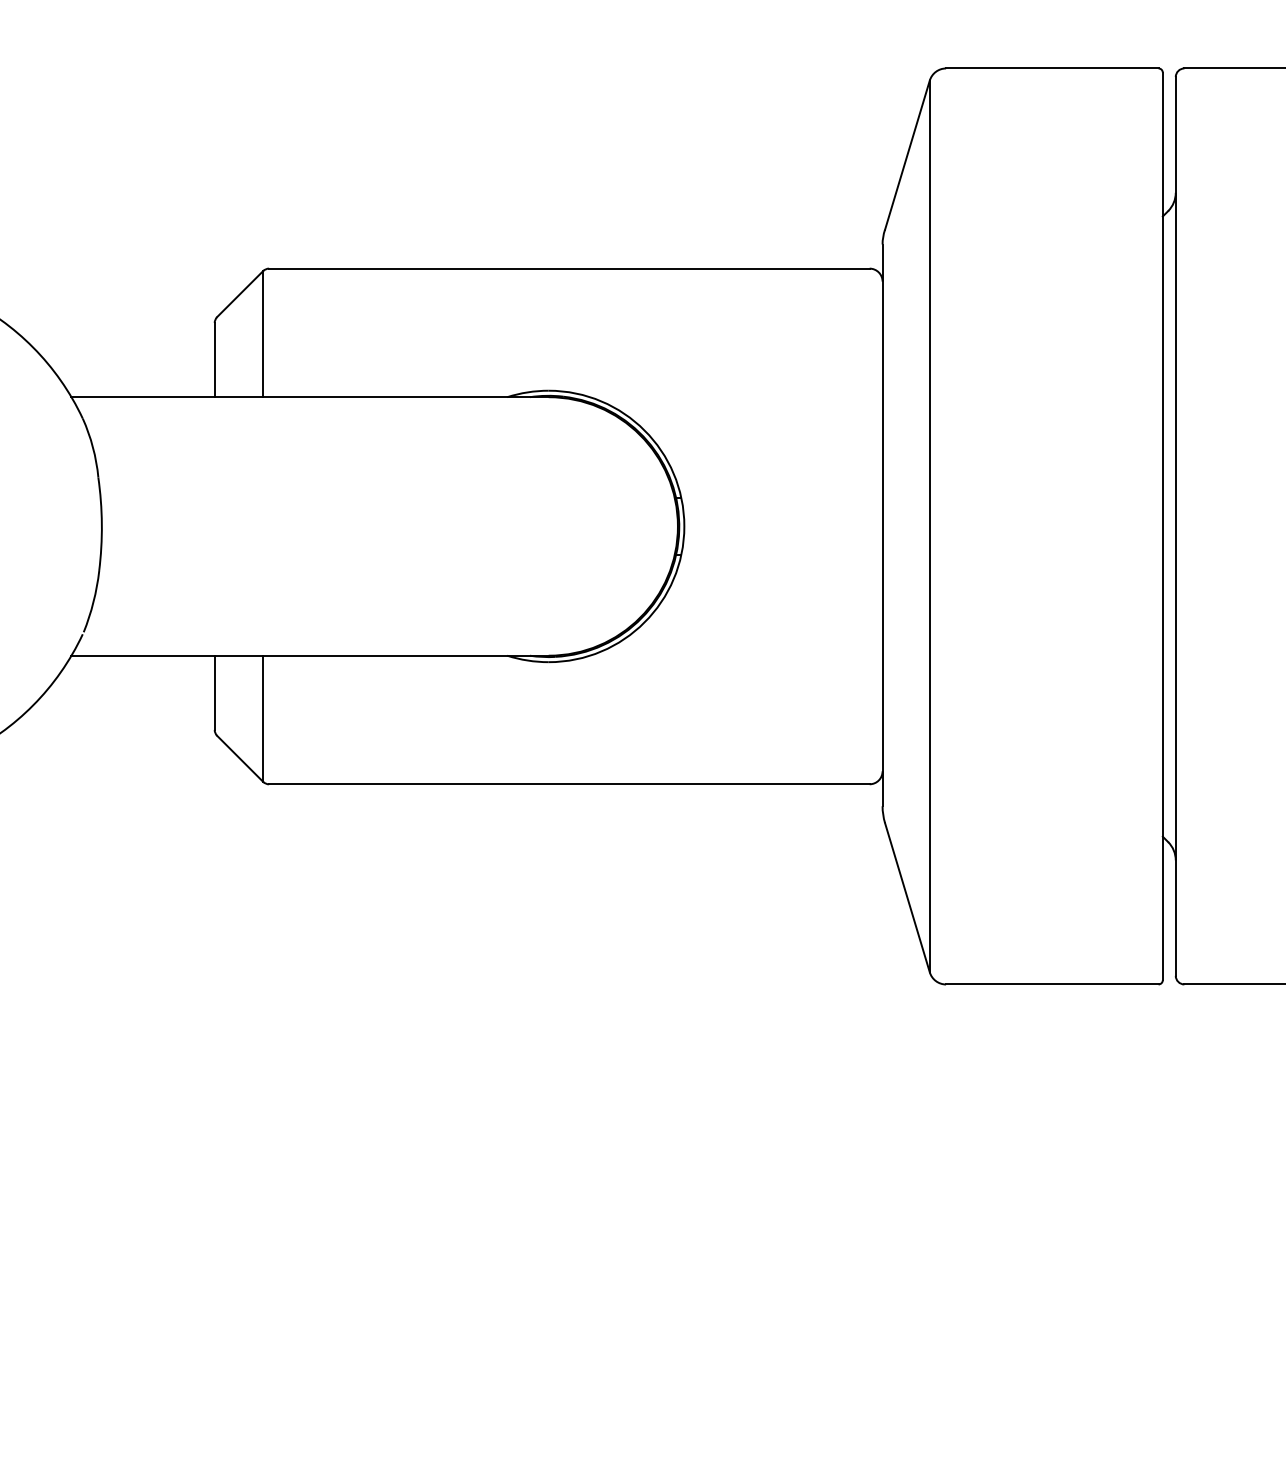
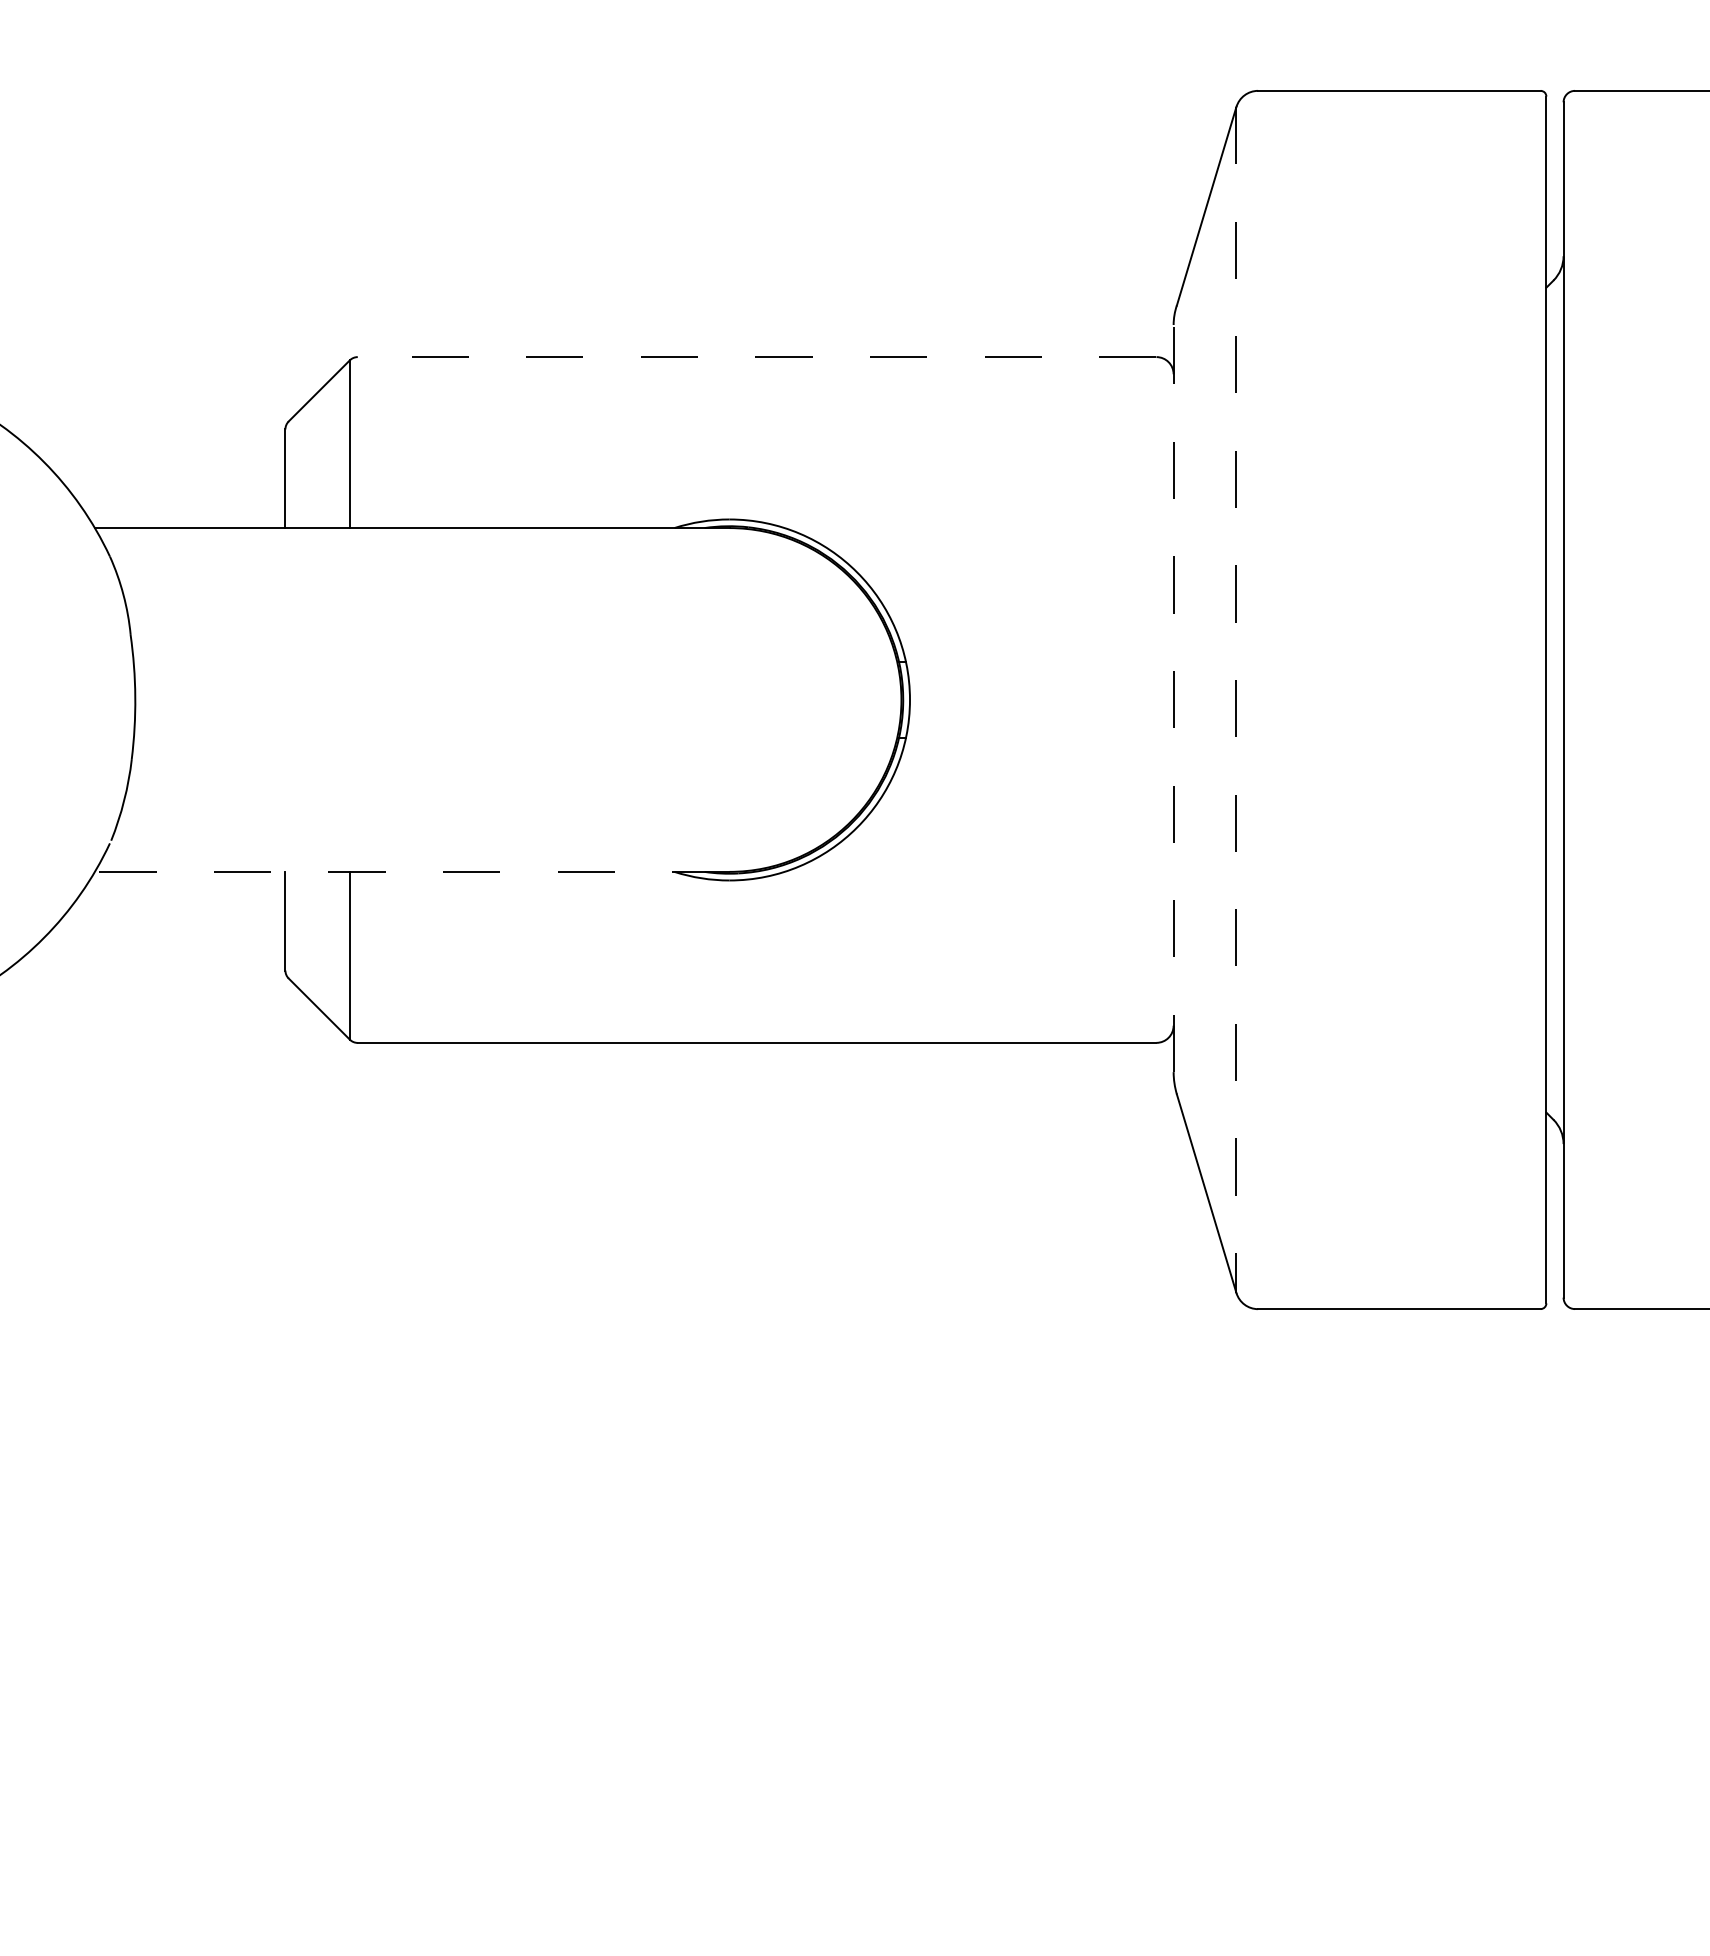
line: (568, 268) -> (756, 357), solid -> dashed
line: (882, 525) -> (1173, 698), solid -> dashed
line: (929, 526) -> (1236, 700), solid -> dashed
line: (309, 655) -> (411, 871), solid -> dashed

